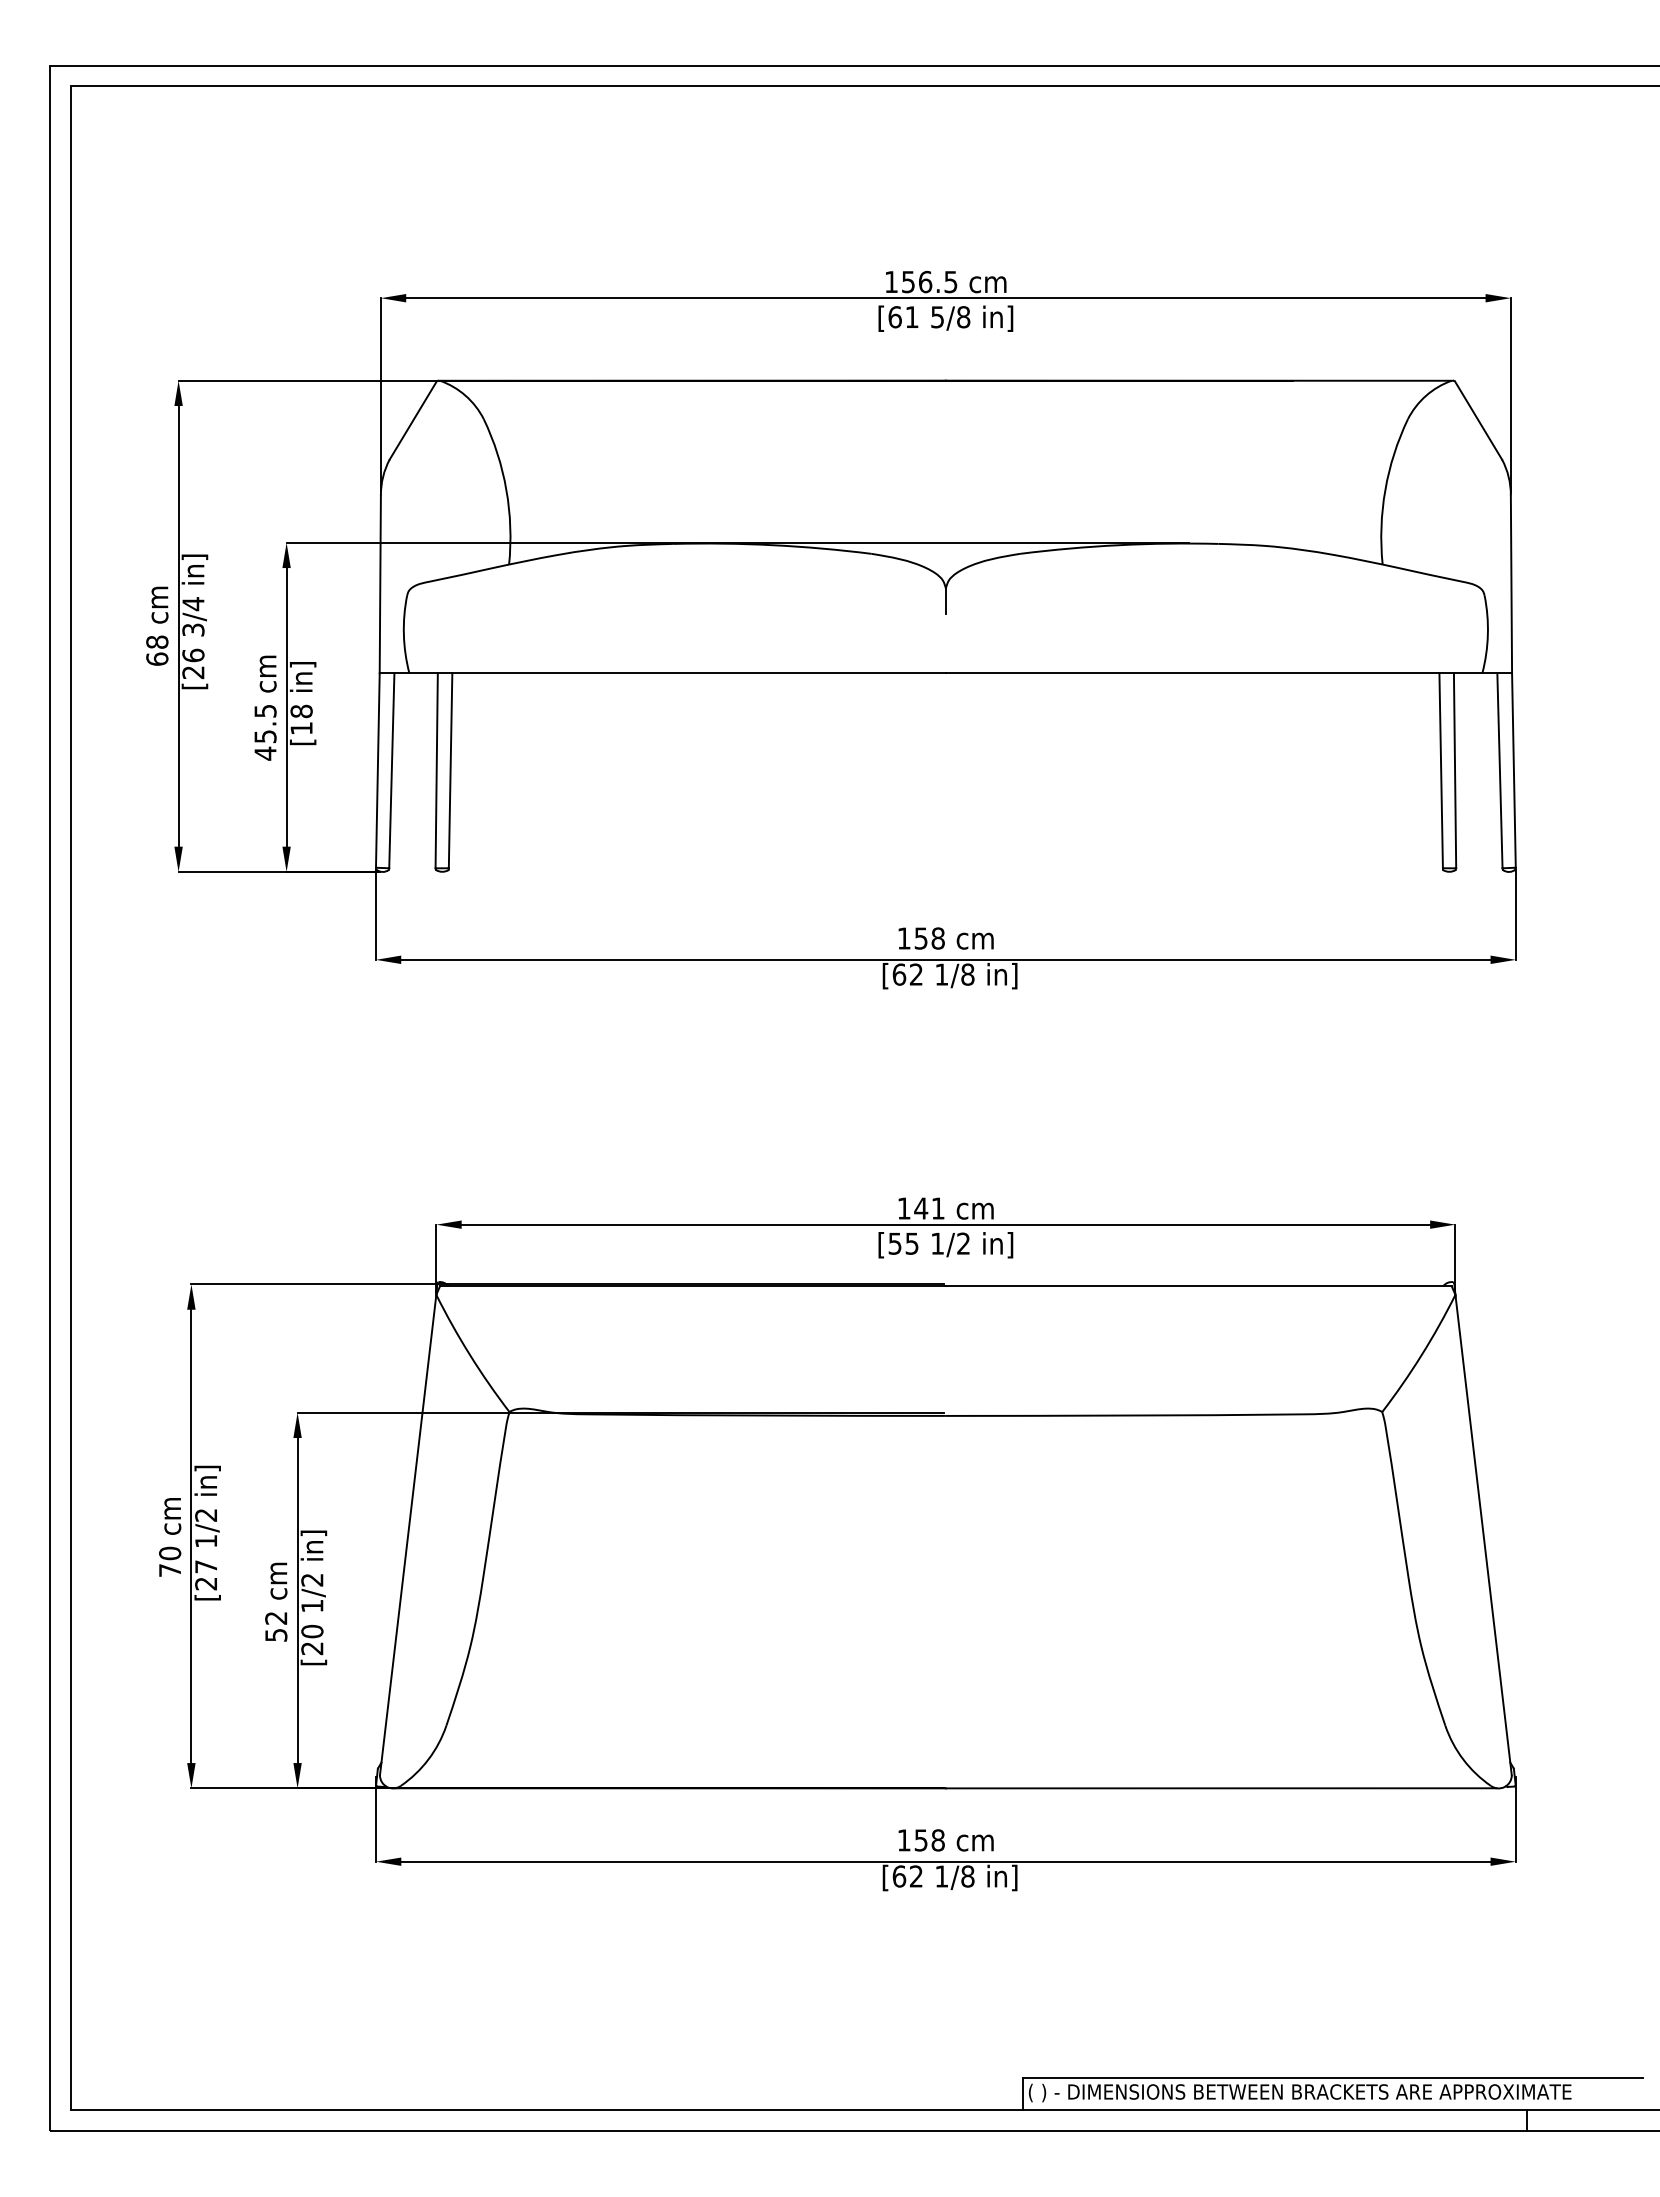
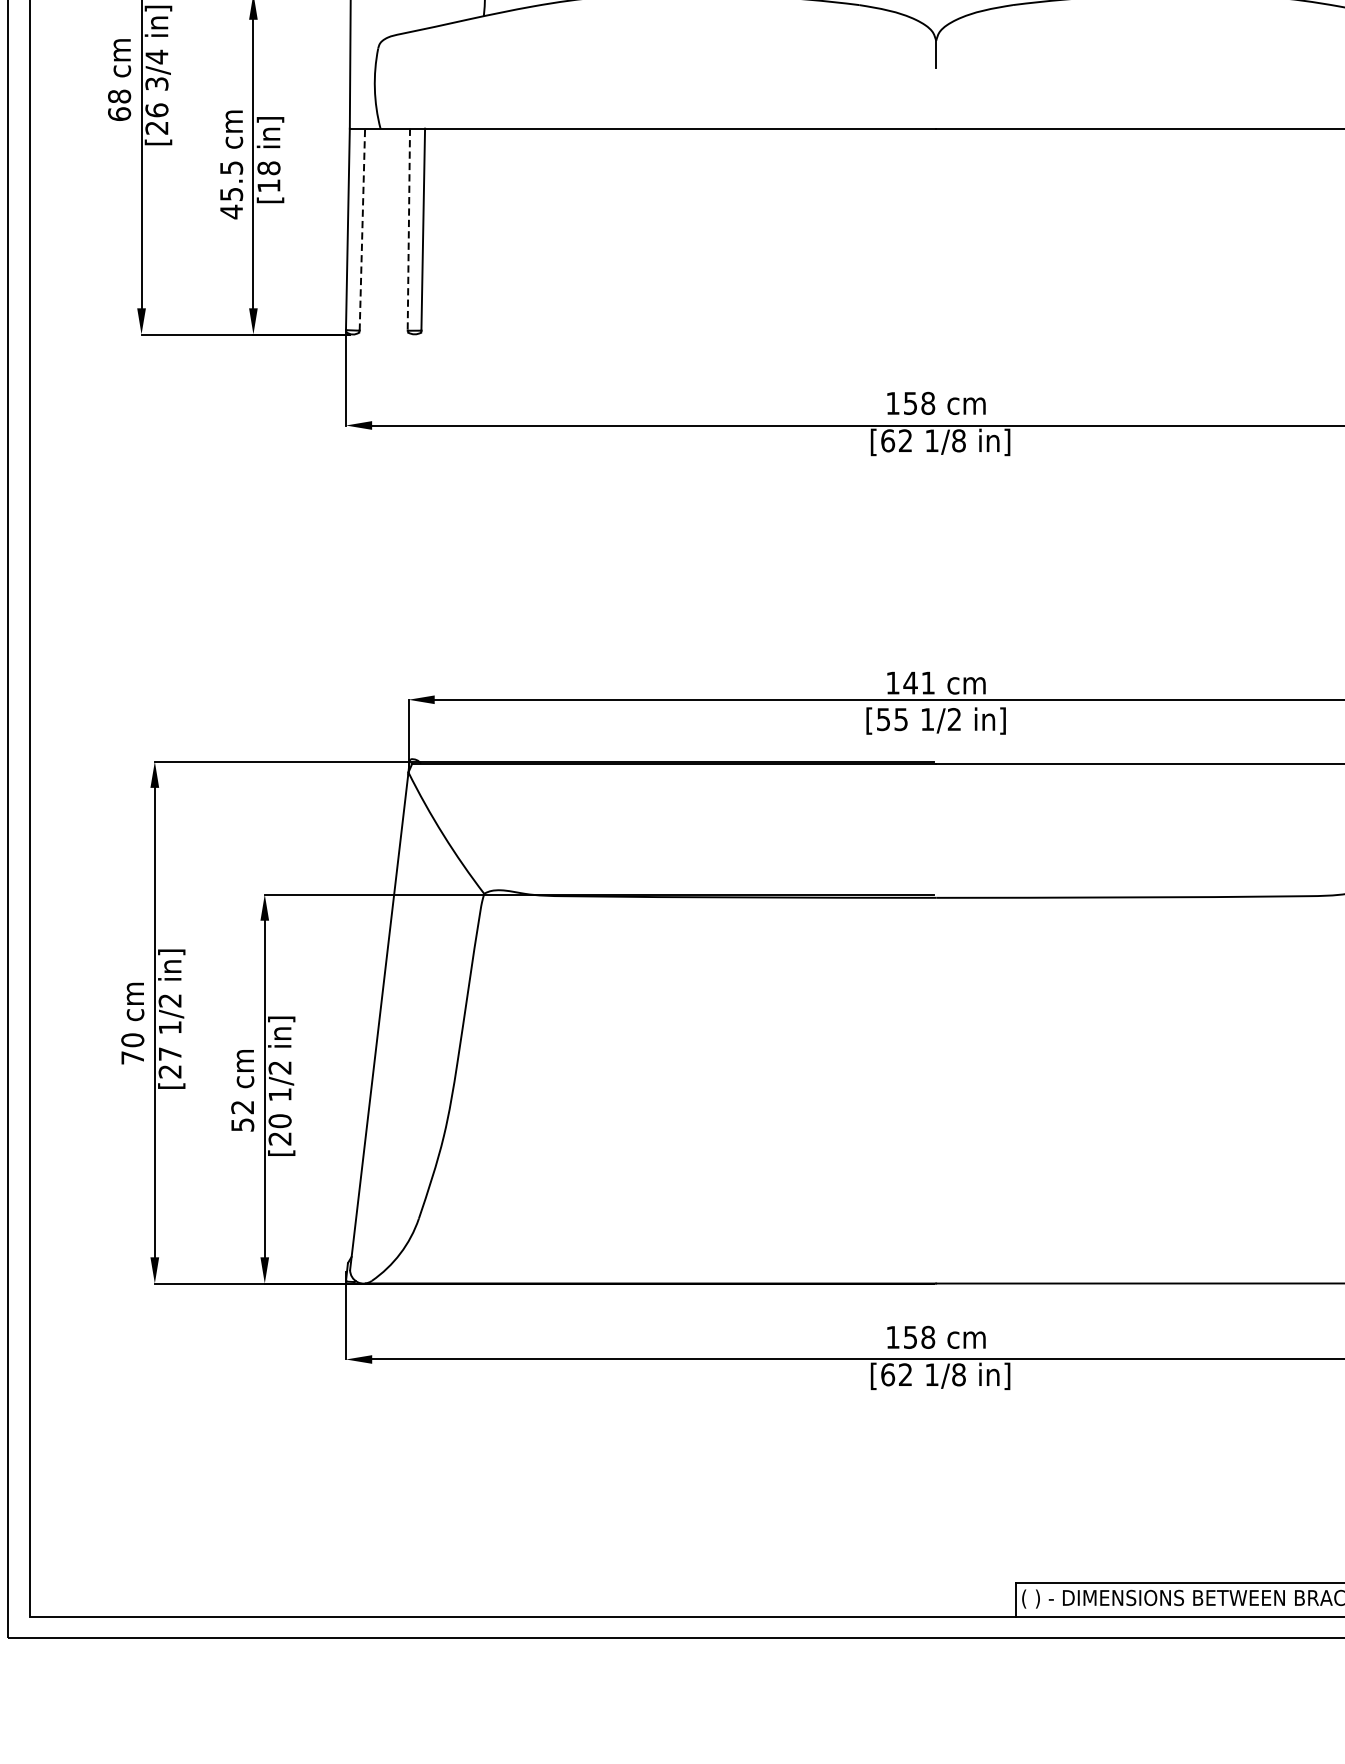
line: (391, 770) -> (362, 229), solid -> dashed
line: (436, 770) -> (408, 229), solid -> dashed

